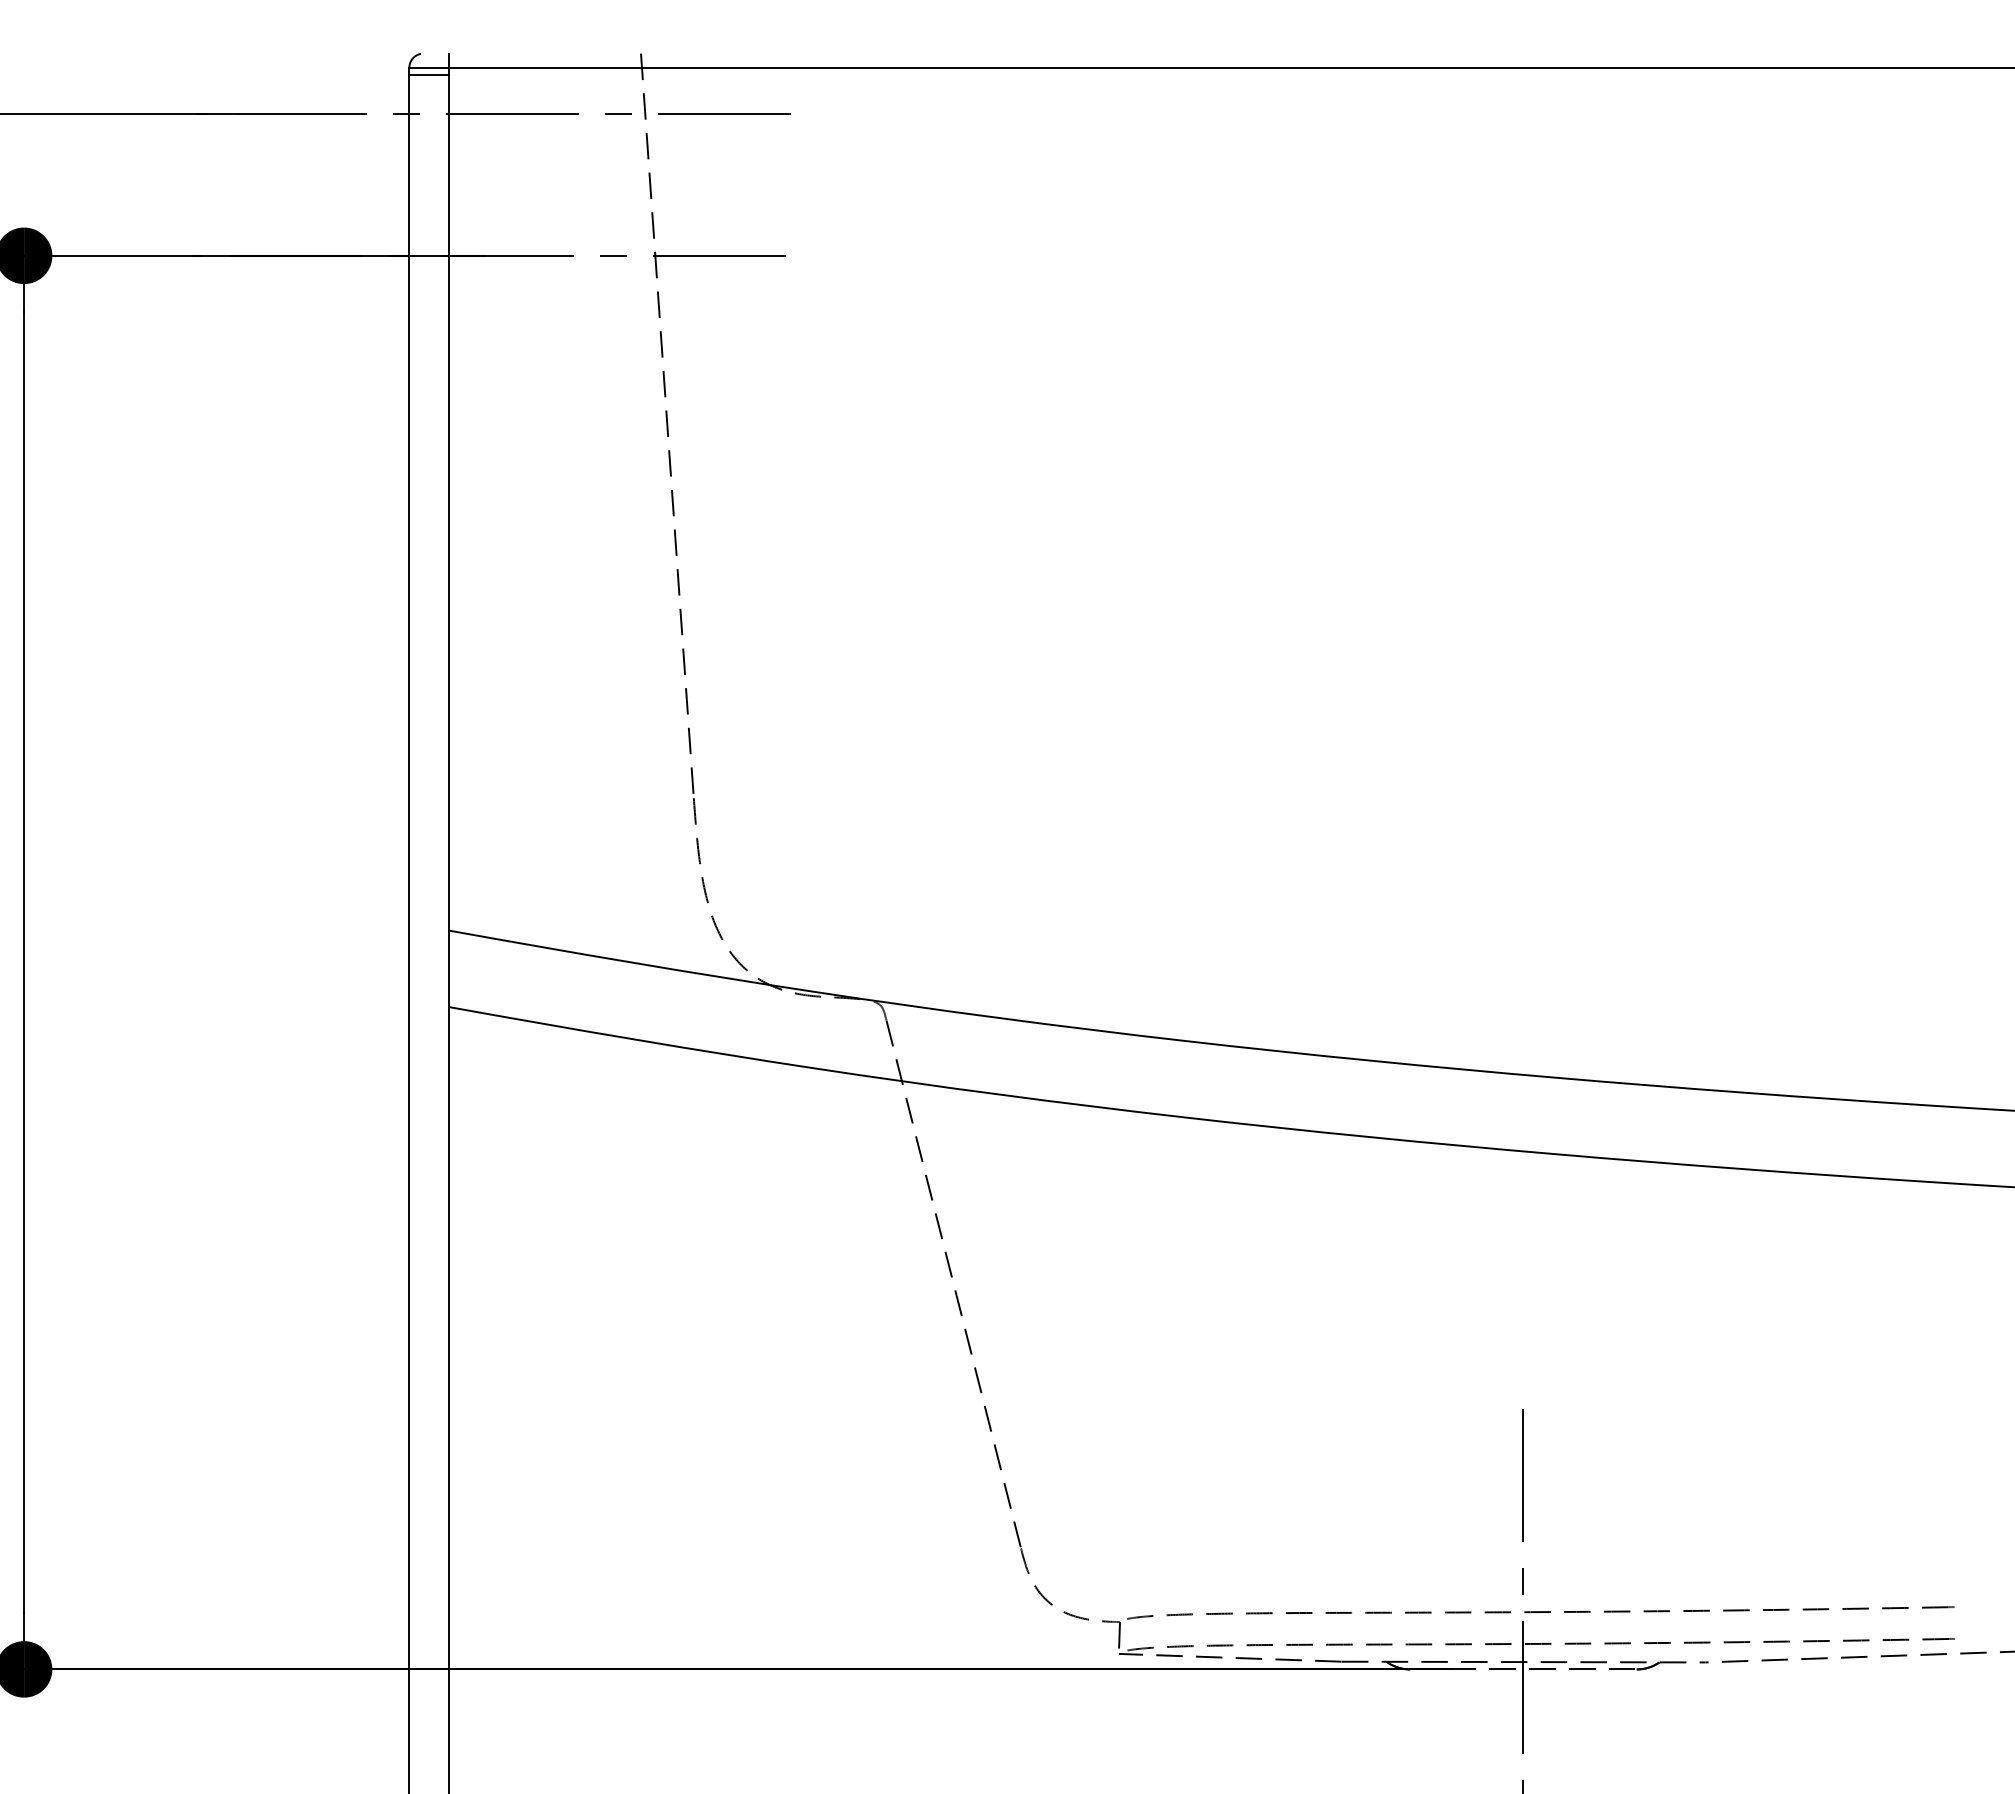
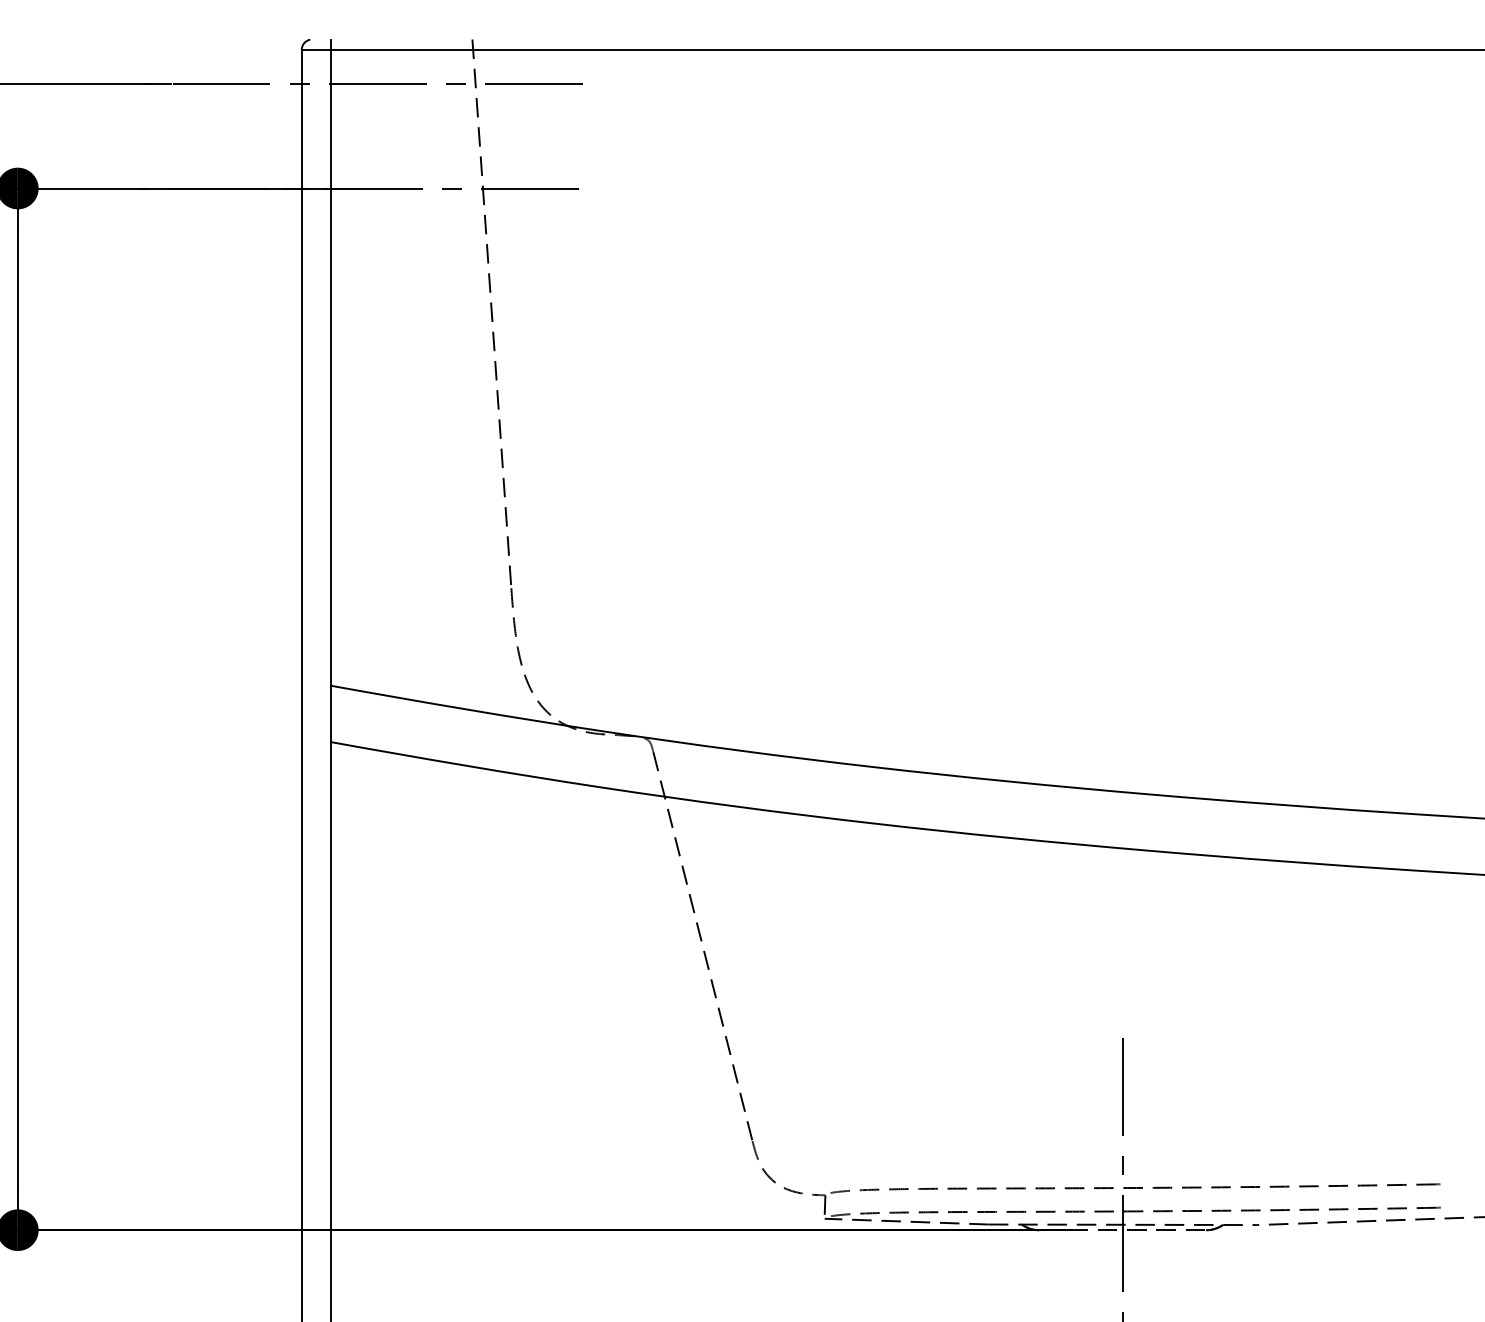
line: (428, 74) -> (315, 54), removed

